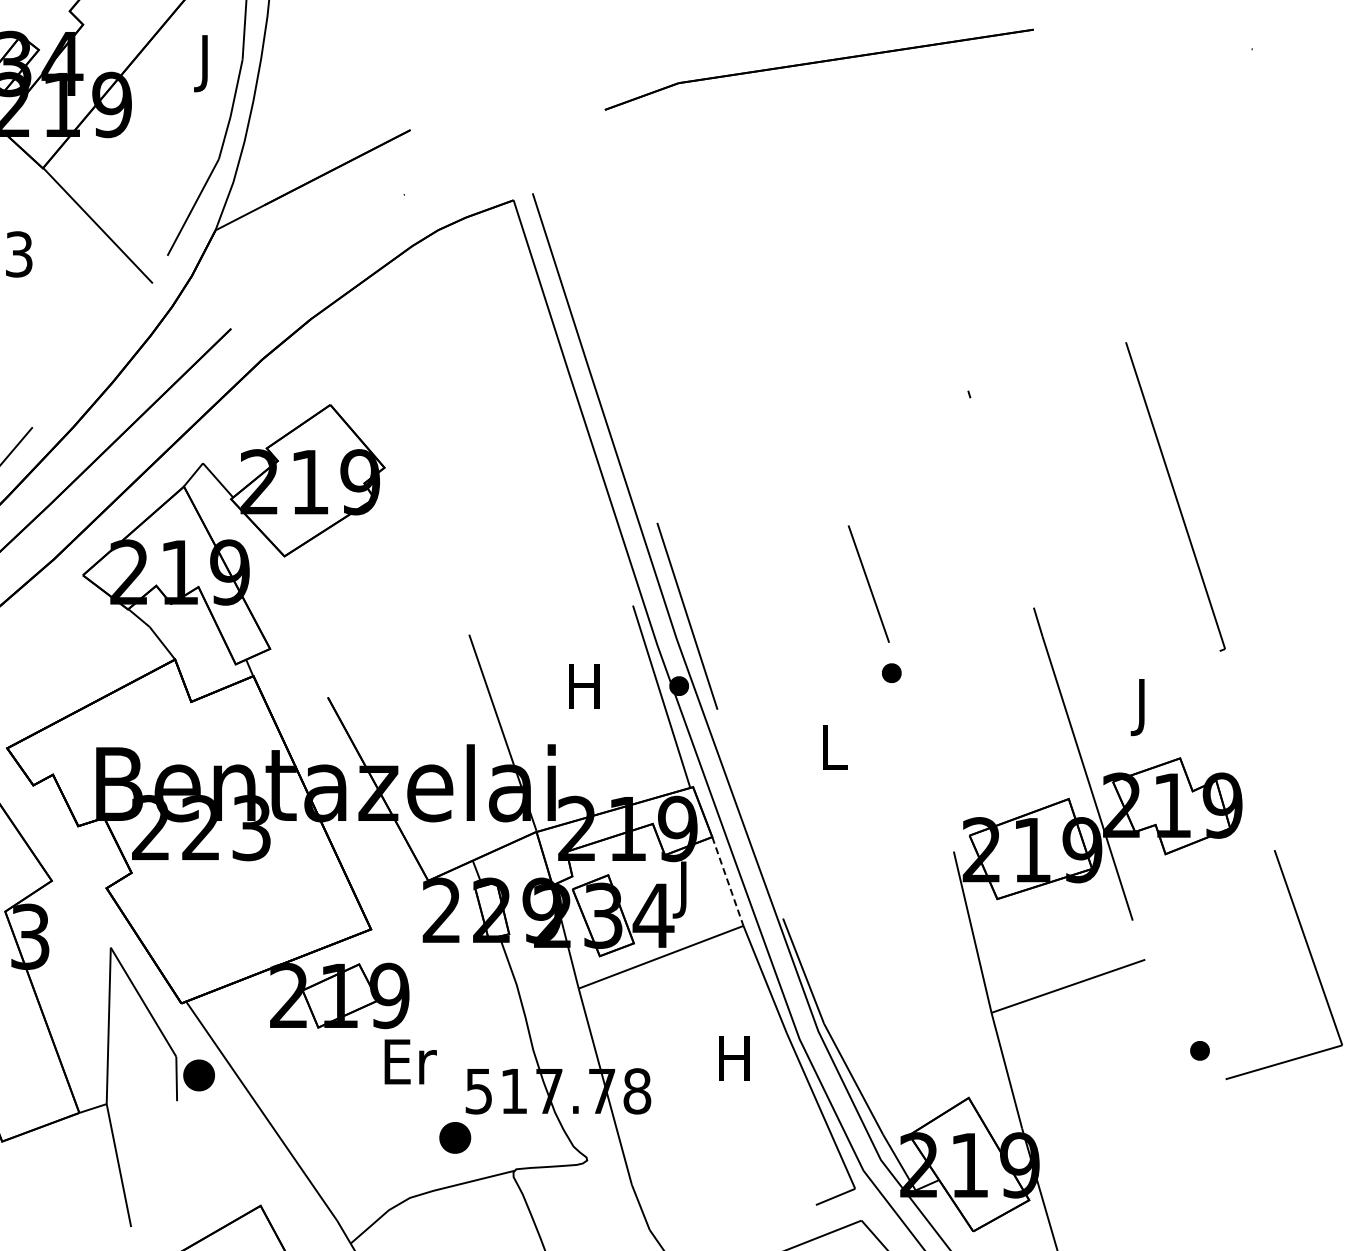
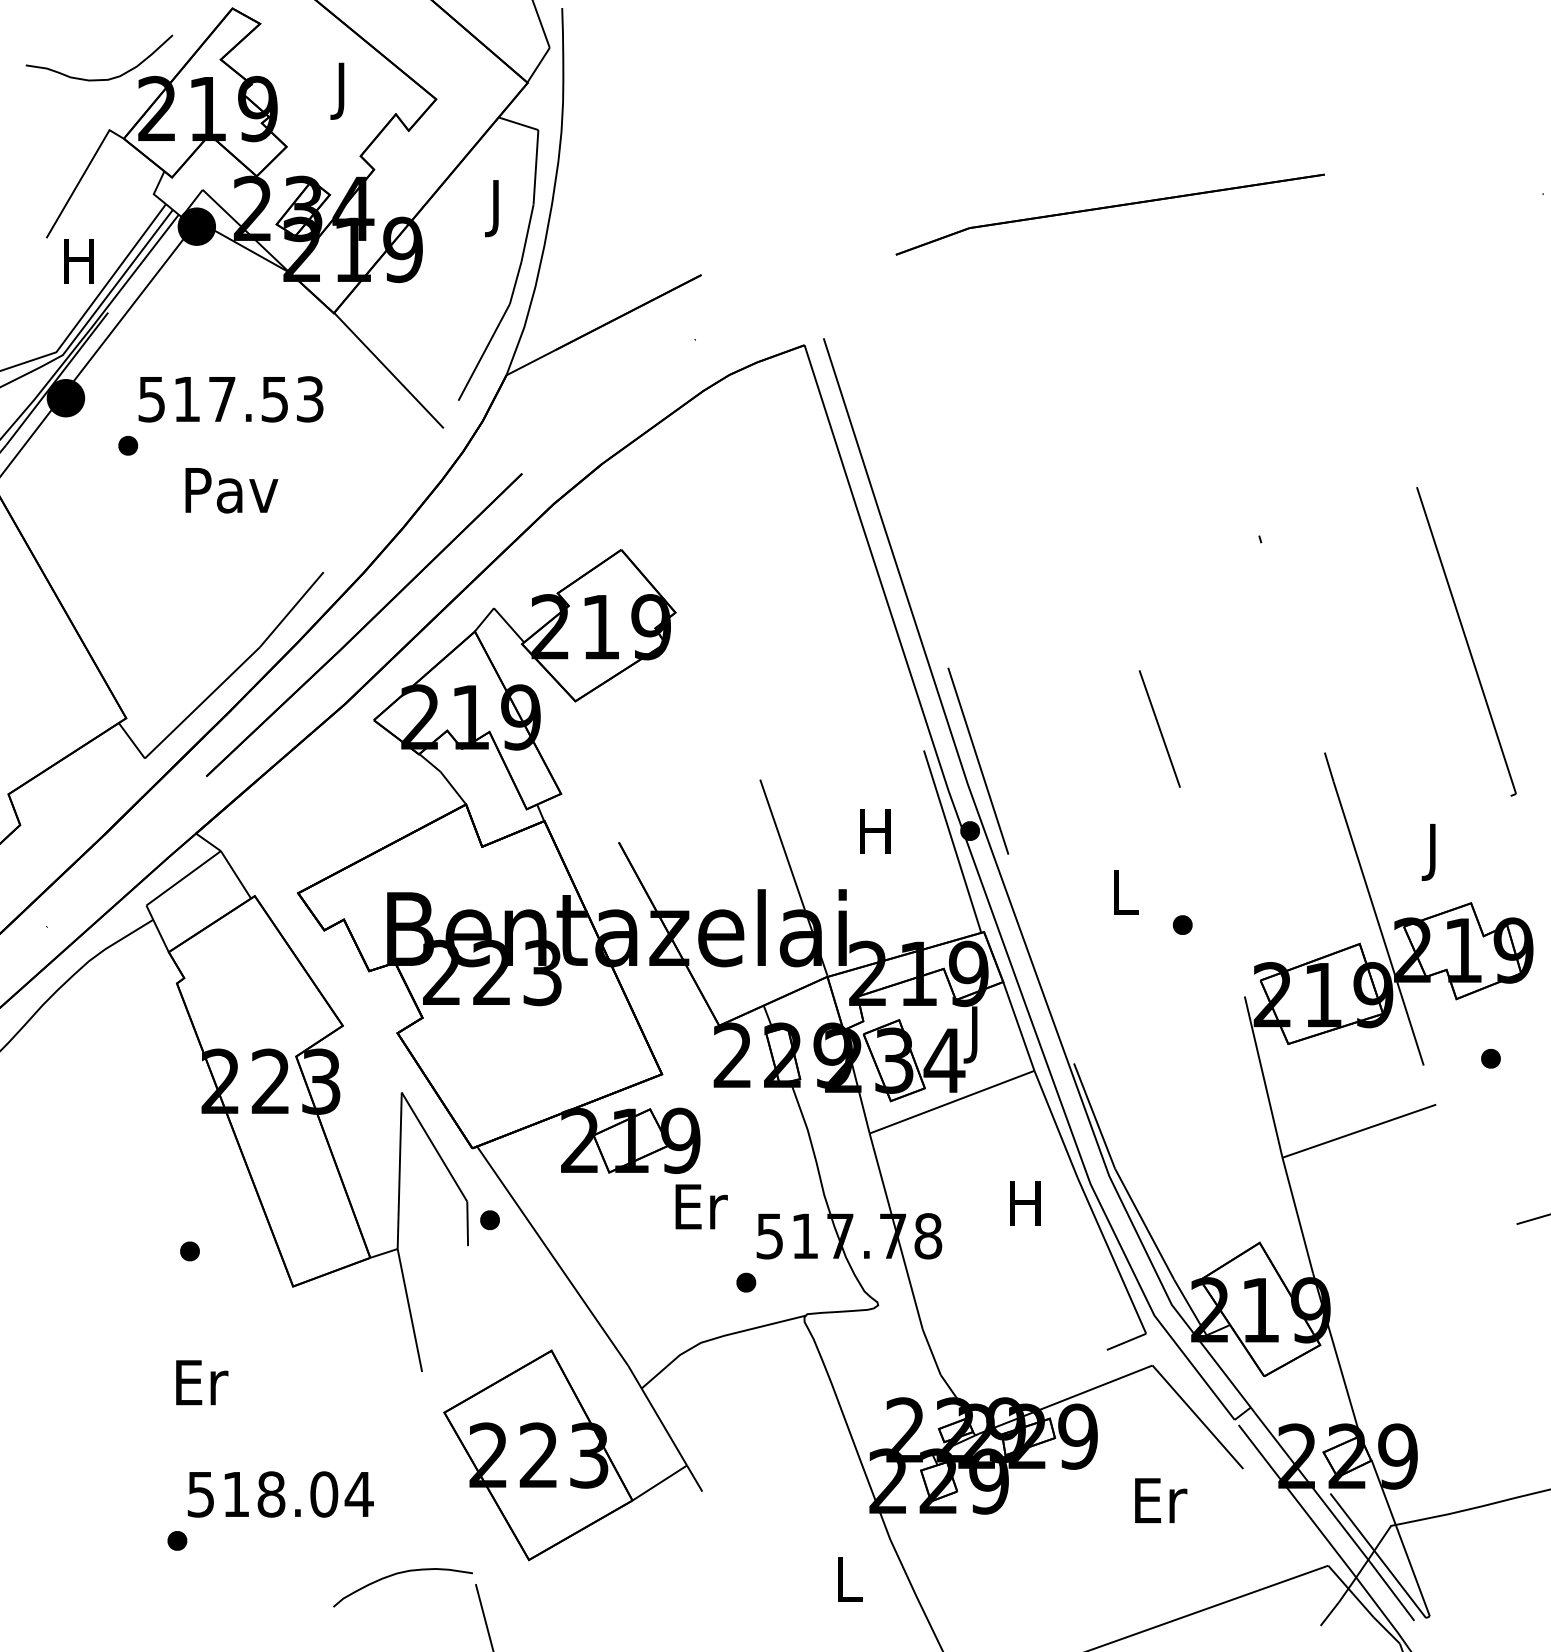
part: (891, 672) -> (1182, 924), moved
line: (728, 881) -> (1019, 1026), dashed -> solid
part: (1199, 1050) -> (1490, 1058), moved
part: (198, 1074) -> (489, 1219), size x0.62
part: (455, 1137) -> (746, 1282), size x0.62

